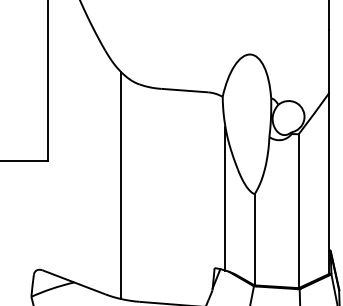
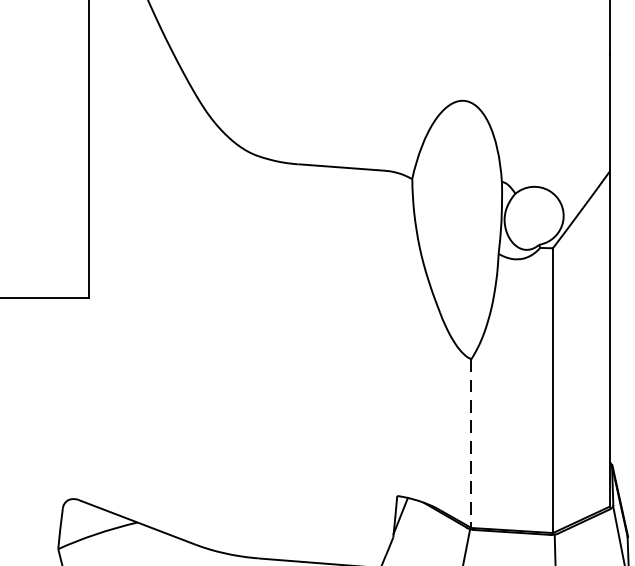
line: (121, 185) -> (224, 343), removed
line: (225, 198) -> (417, 367), removed
line: (254, 239) -> (471, 443), solid -> dashed

